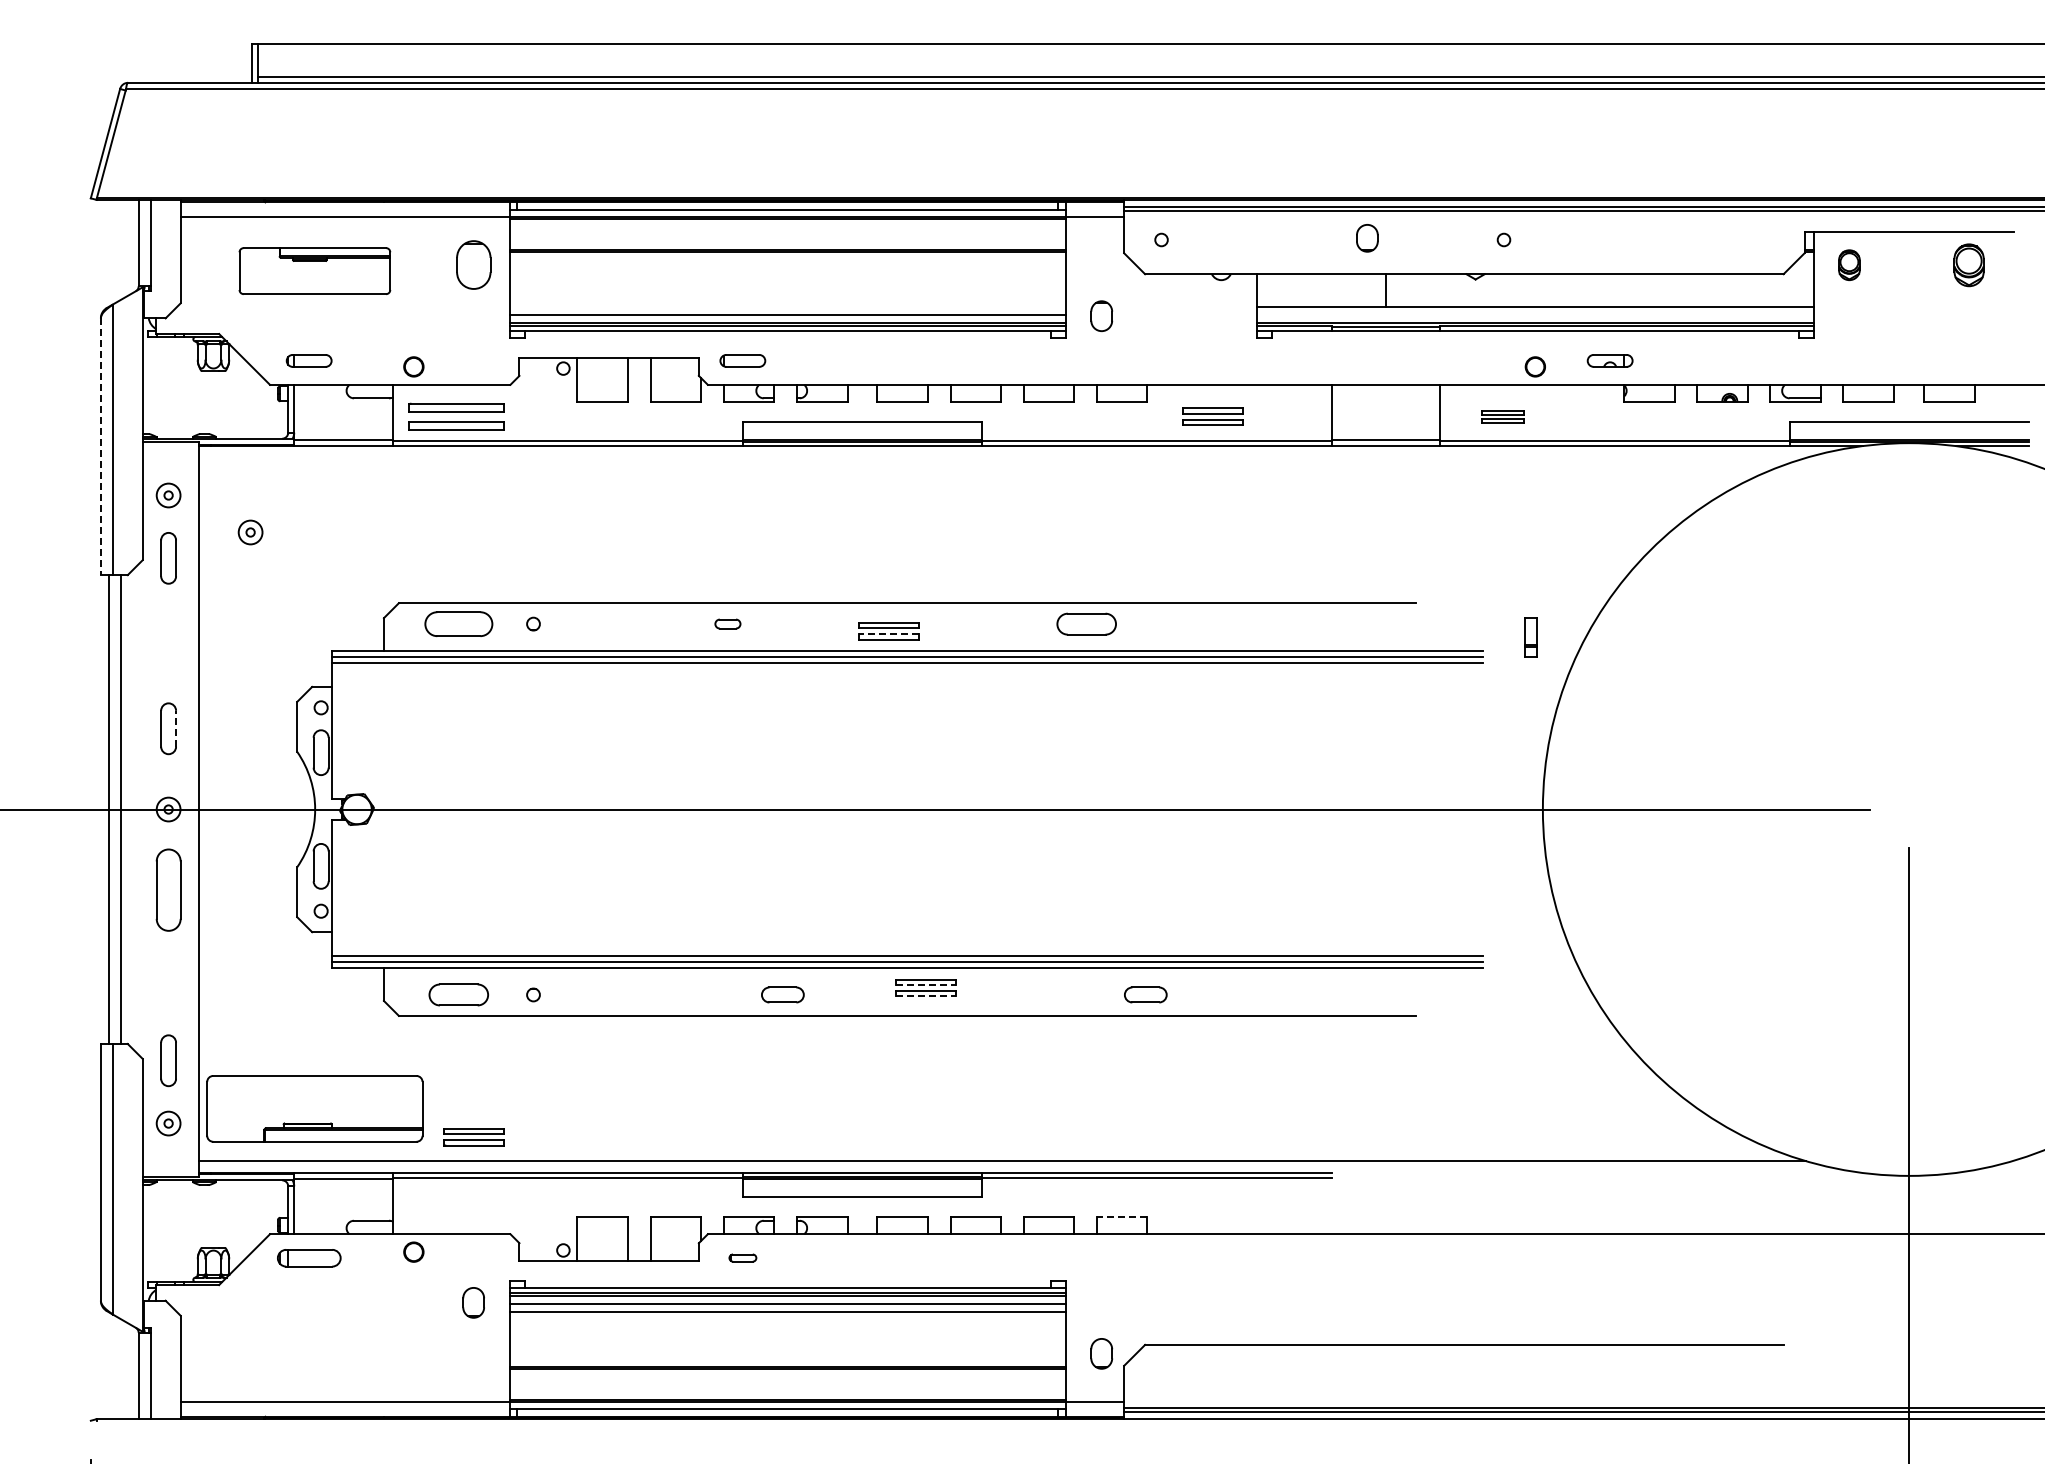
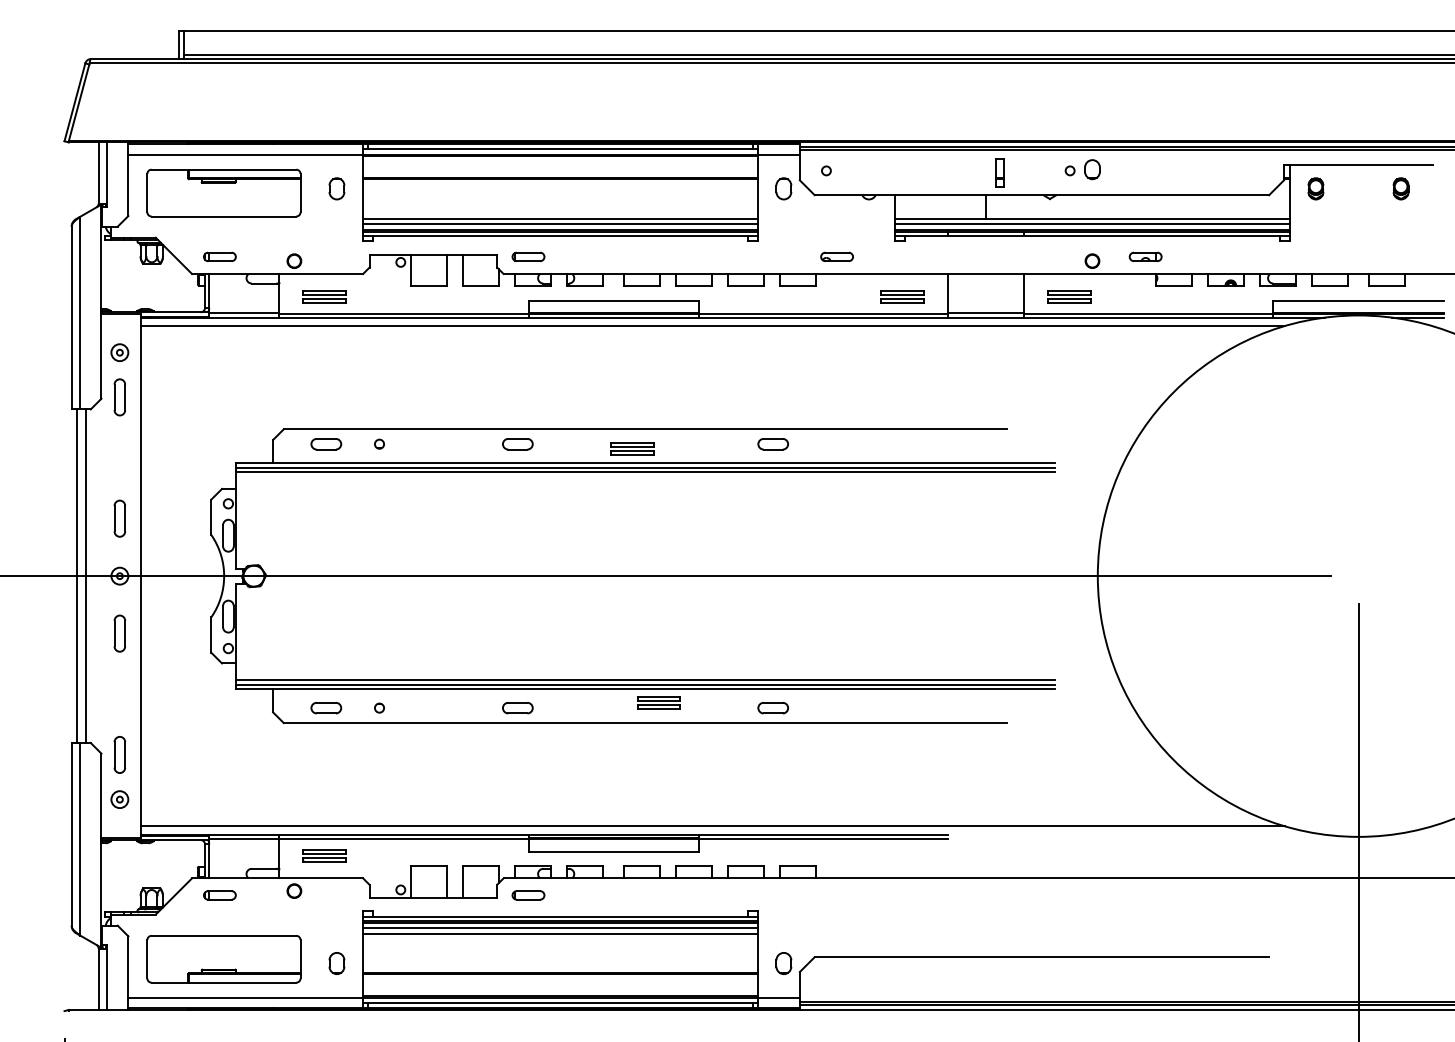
part: (1367, 238) -> (1092, 169), moved
part: (1968, 264) -> (1400, 188), size x0.71
part: (473, 265) -> (336, 189), size x0.62
part: (314, 270) -> (223, 192), size x1.43
line: (787, 307) -> (560, 218), added
part: (1101, 315) -> (783, 188), moved
line: (1535, 315) -> (1092, 224), added
part: (1176, 360) -> (837, 256), added
part: (455, 416) -> (324, 296), size x0.62
part: (1212, 416) -> (902, 296), moved
part: (1502, 416) -> (1069, 296), size x1.43
line: (100, 447) -> (71, 318), dashed -> solid
line: (1001, 458) -> (712, 326), added
part: (250, 532) -> (178, 379), removed
part: (458, 623) -> (326, 443), size x0.62
part: (727, 623) -> (517, 443), size x1.67
part: (1086, 623) -> (773, 443), size x0.71
line: (888, 634) -> (632, 451), dashed -> solid
part: (1530, 637) -> (999, 172), moved
line: (176, 728) -> (125, 518), dashed -> solid
part: (168, 890) -> (119, 633), size x0.62
line: (925, 984) -> (658, 700), dashed -> solid
part: (458, 994) -> (326, 707), size x0.71
part: (782, 994) -> (517, 707), moved
part: (1145, 994) -> (773, 707), moved
line: (925, 996) -> (658, 709), dashed -> solid
part: (314, 1108) -> (223, 958), moved
part: (473, 1137) -> (324, 855), moved
line: (1121, 1217) -> (797, 866), dashed -> solid
part: (308, 1257) -> (219, 894), size x0.71
part: (742, 1257) -> (528, 894), size x1.67
part: (473, 1302) -> (336, 963), moved

